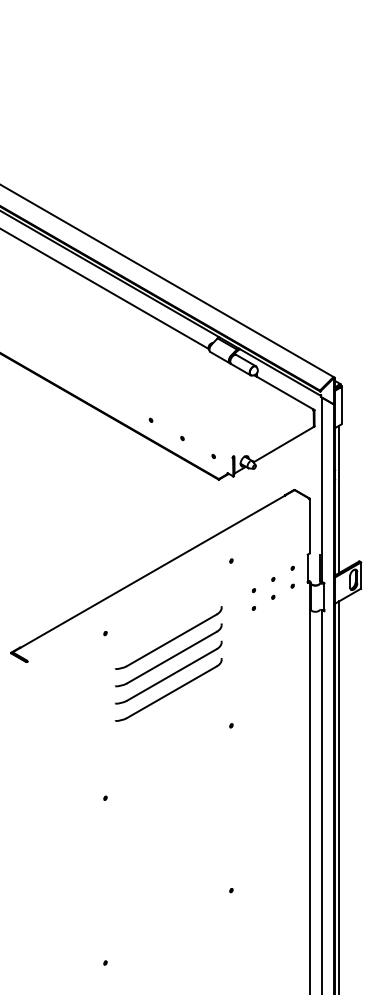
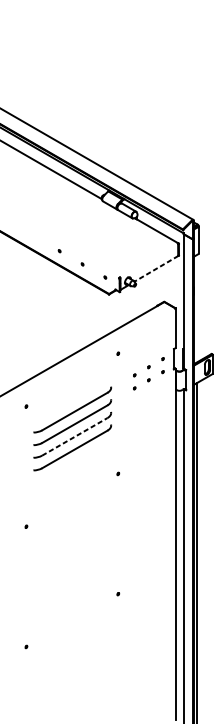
line: (283, 444) -> (156, 268), solid -> dashed
line: (339, 499) -> (197, 308), removed
line: (171, 675) -> (74, 437), solid -> dashed

